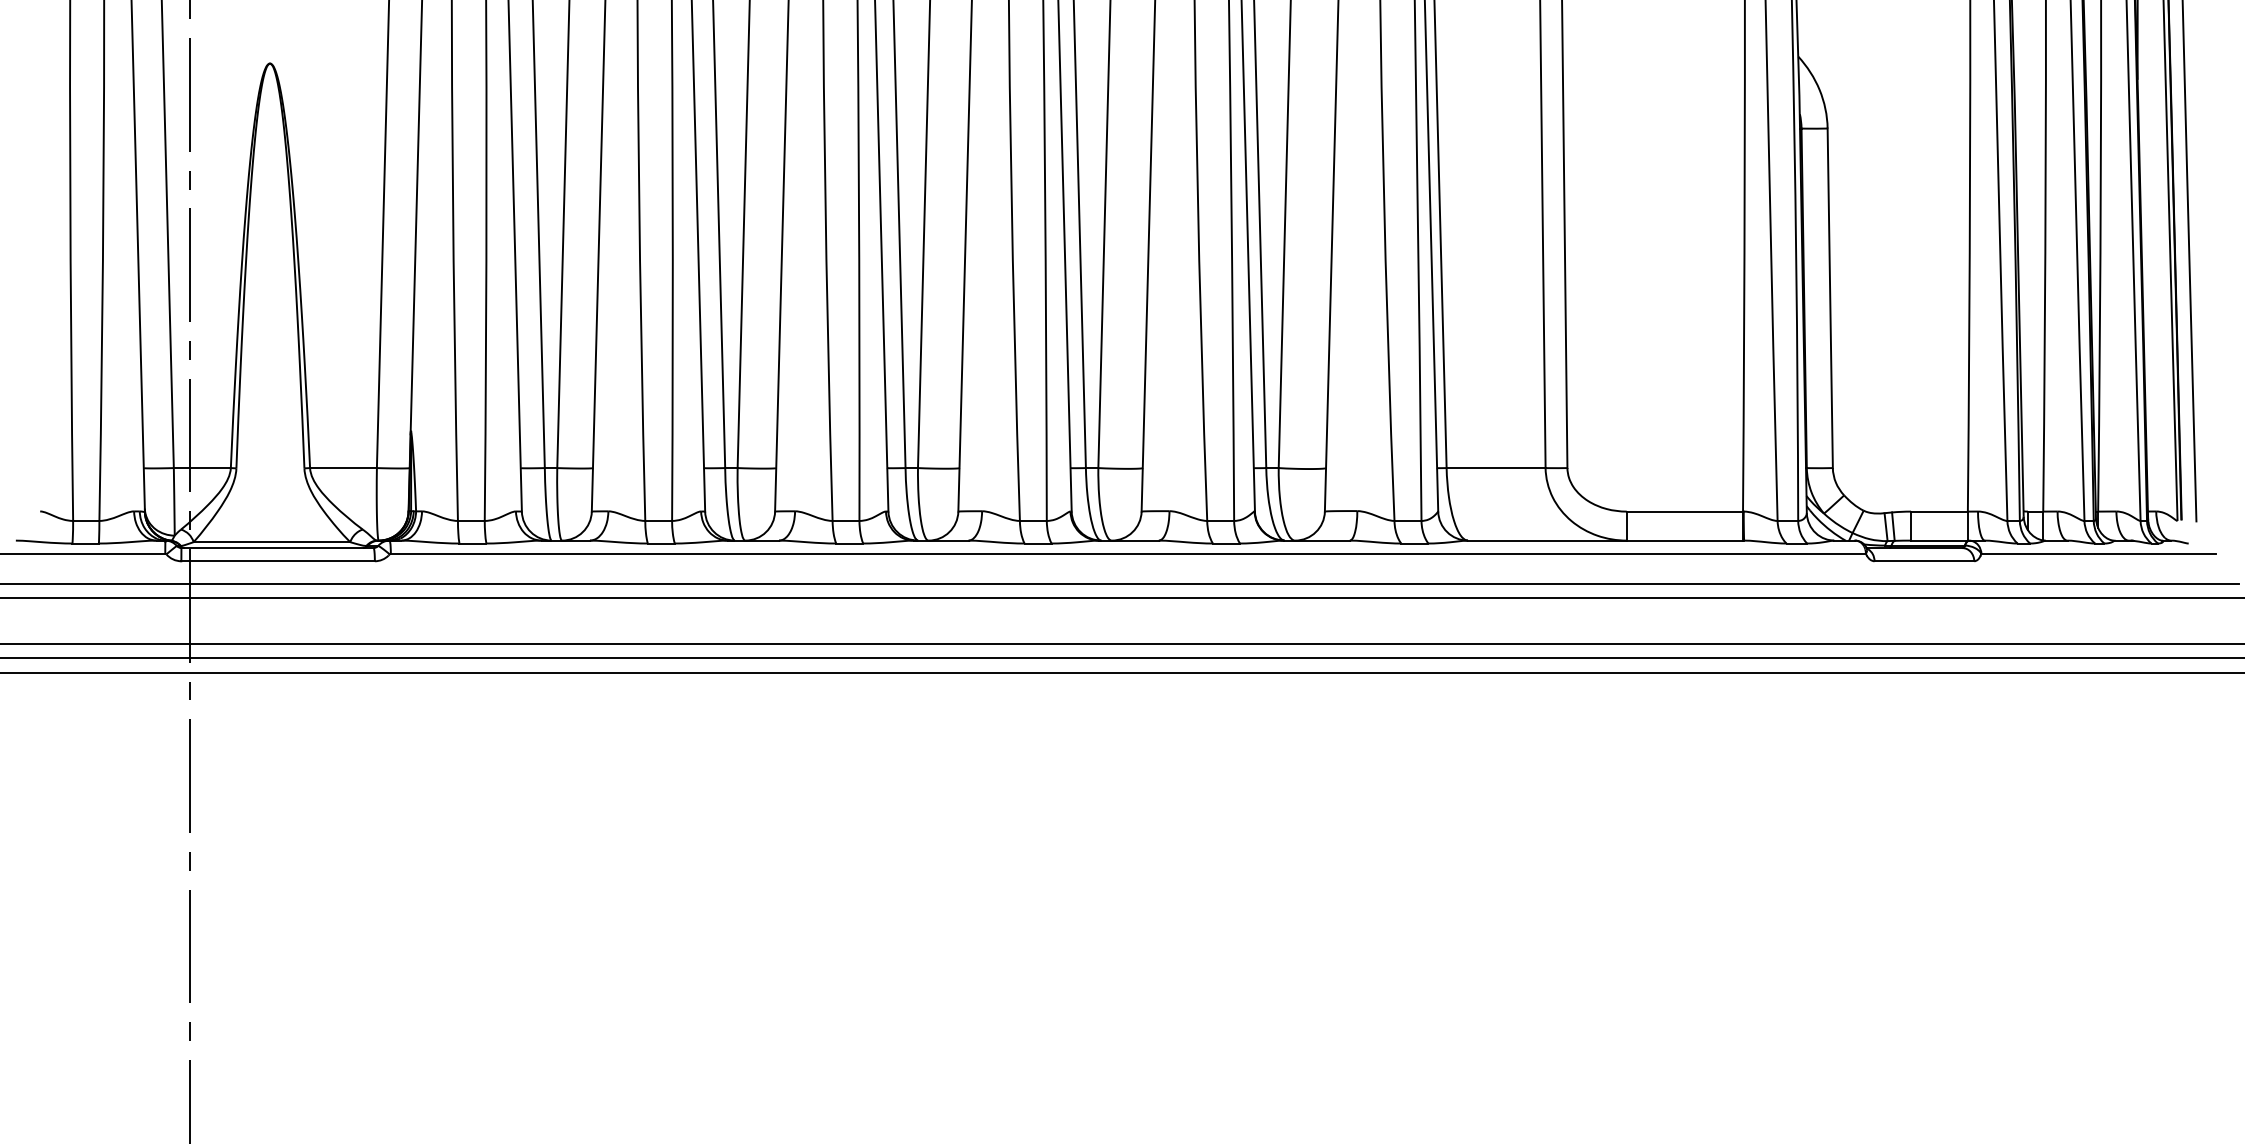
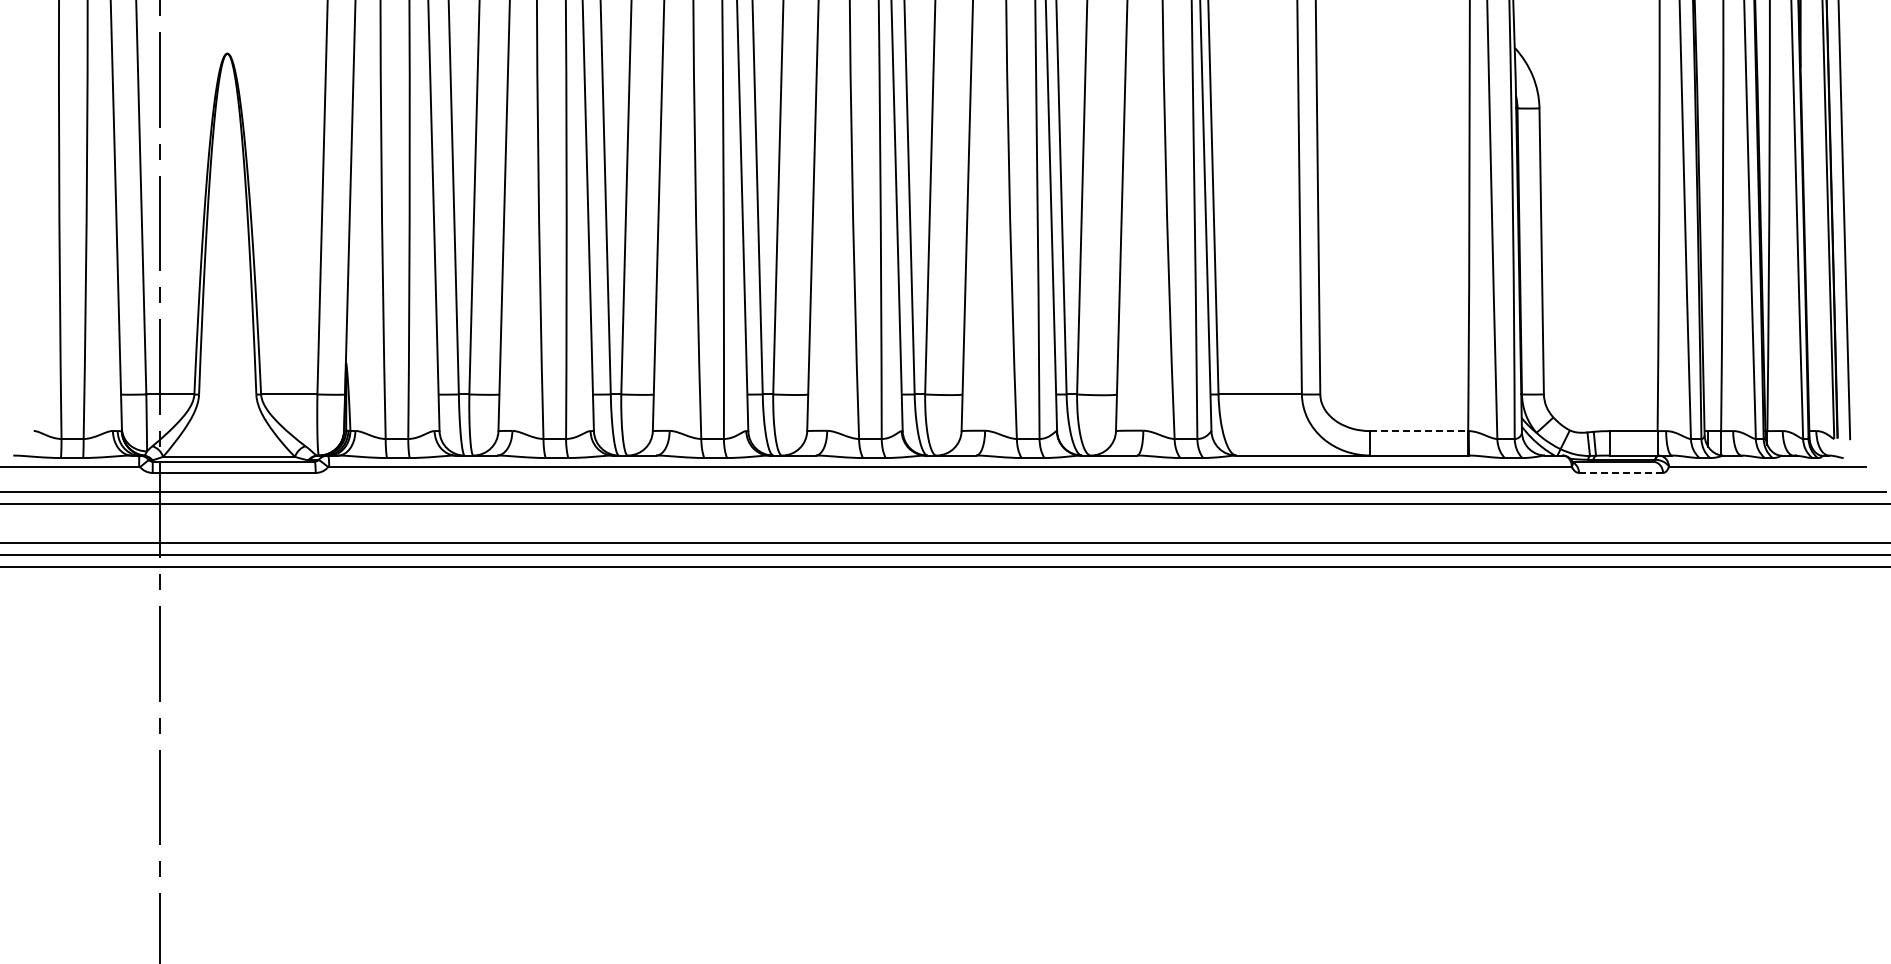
line: (1685, 512) -> (1419, 431), solid -> dashed
line: (1924, 560) -> (1621, 472), solid -> dashed

